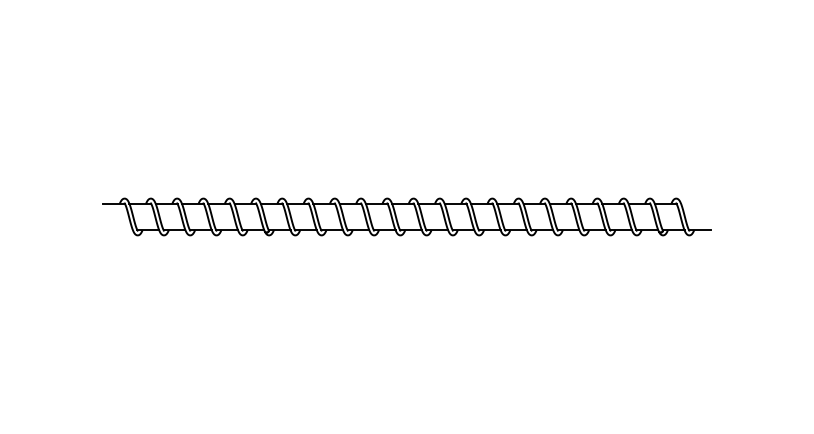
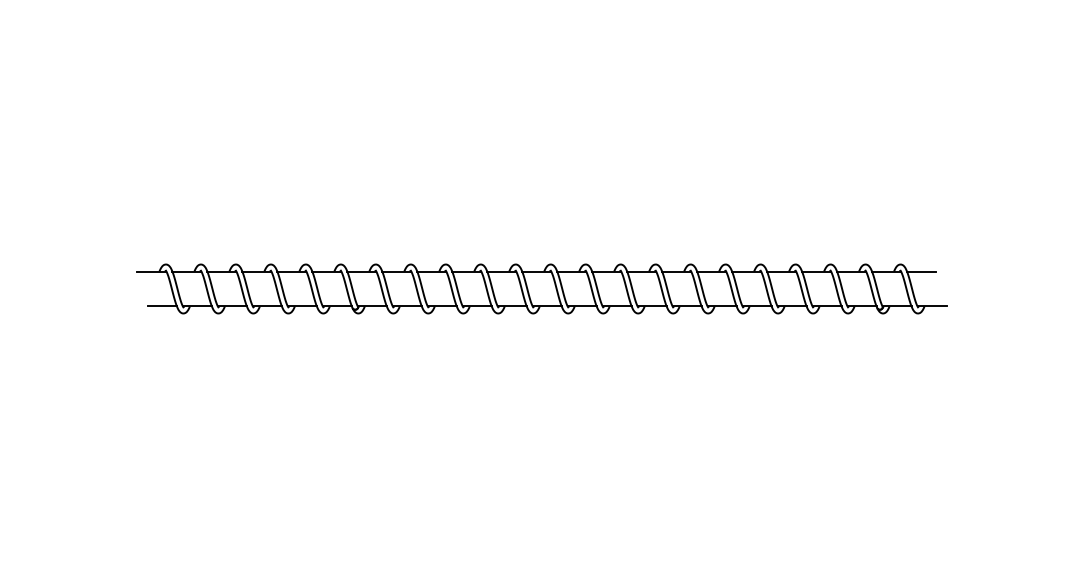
line: (691, 203) -> (921, 271), added
line: (121, 230) -> (161, 306), added

